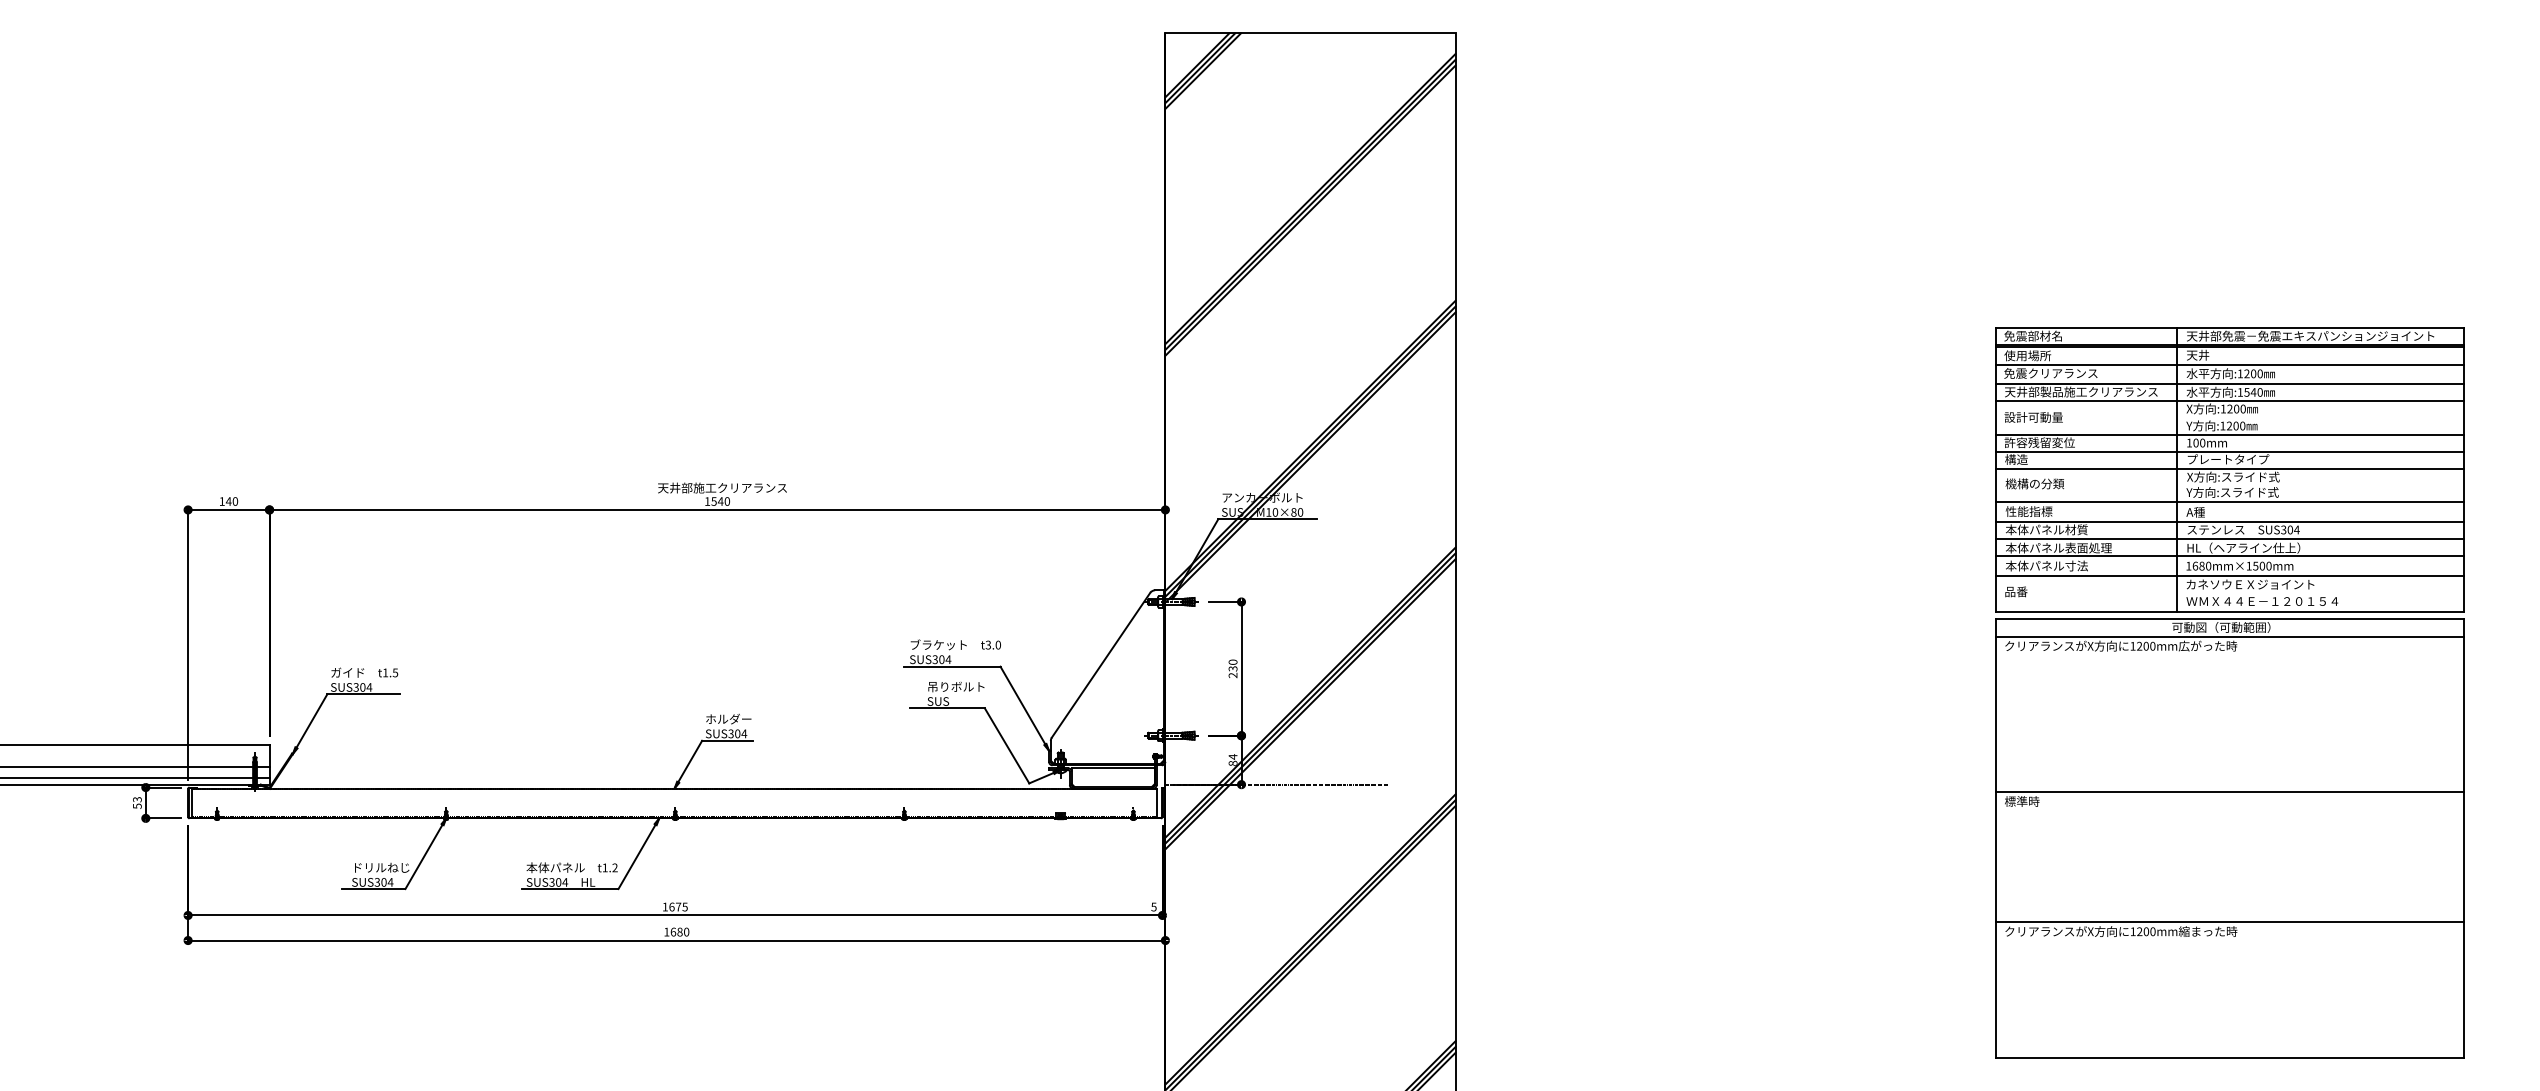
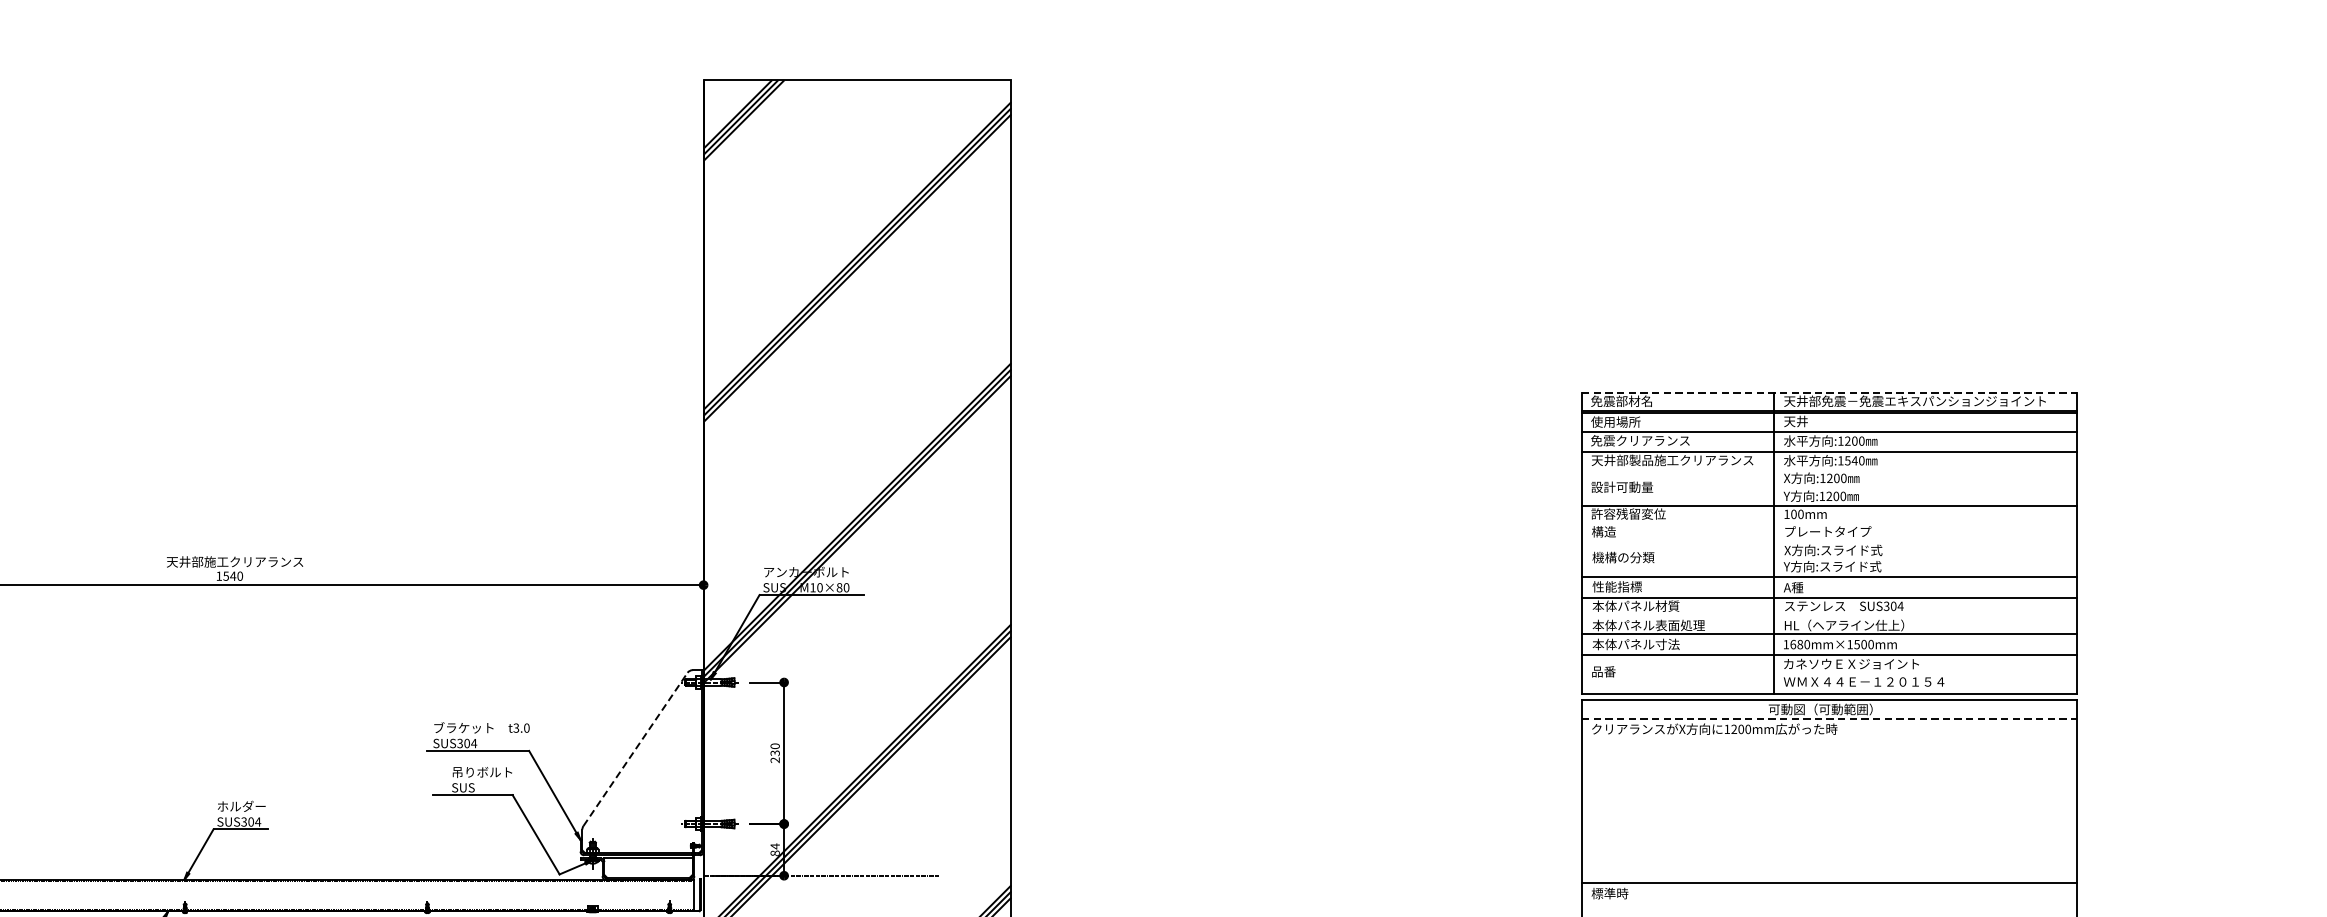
line: (2230, 327) -> (1830, 392), solid -> dashed
line: (2229, 400) -> (1829, 469), removed
line: (2229, 451) -> (1829, 523), removed
line: (2229, 468) -> (1829, 541), removed
line: (2229, 538) -> (1829, 615), removed
line: (2230, 636) -> (1830, 719), solid -> dashed
line: (1101, 665) -> (636, 749), solid -> dashed

